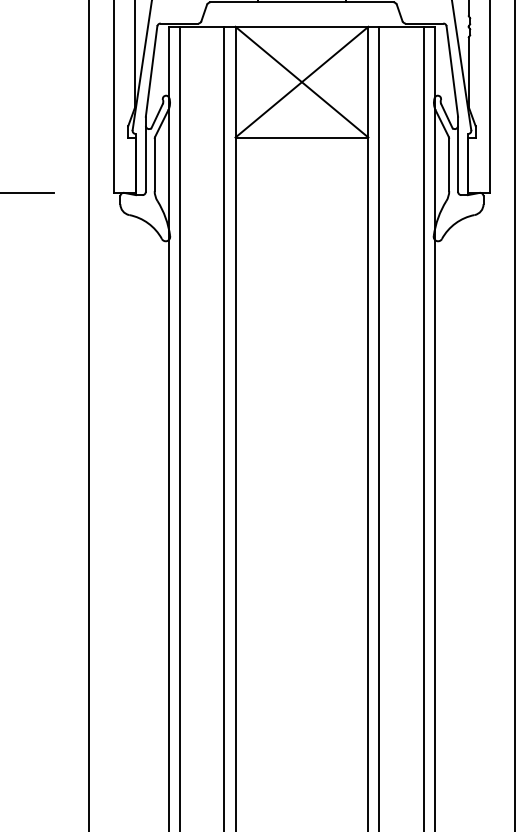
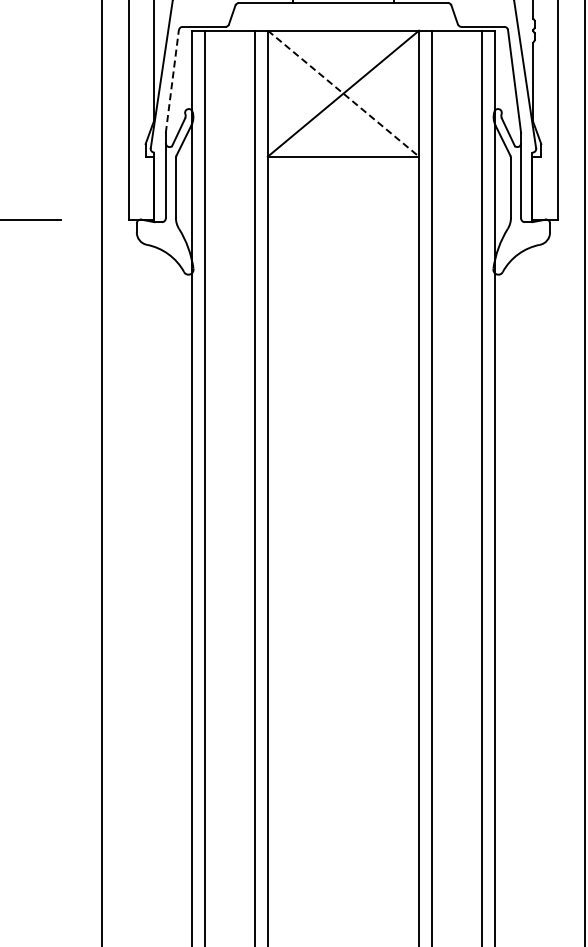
line: (151, 71) -> (172, 81), solid -> dashed
line: (302, 82) -> (343, 93), solid -> dashed

